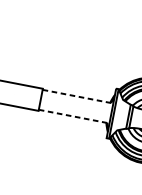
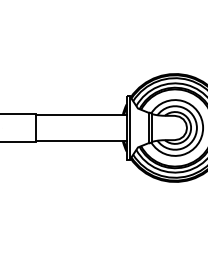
line: (78, 97) -> (82, 115), dashed -> solid
line: (74, 116) -> (82, 140), dashed -> solid

